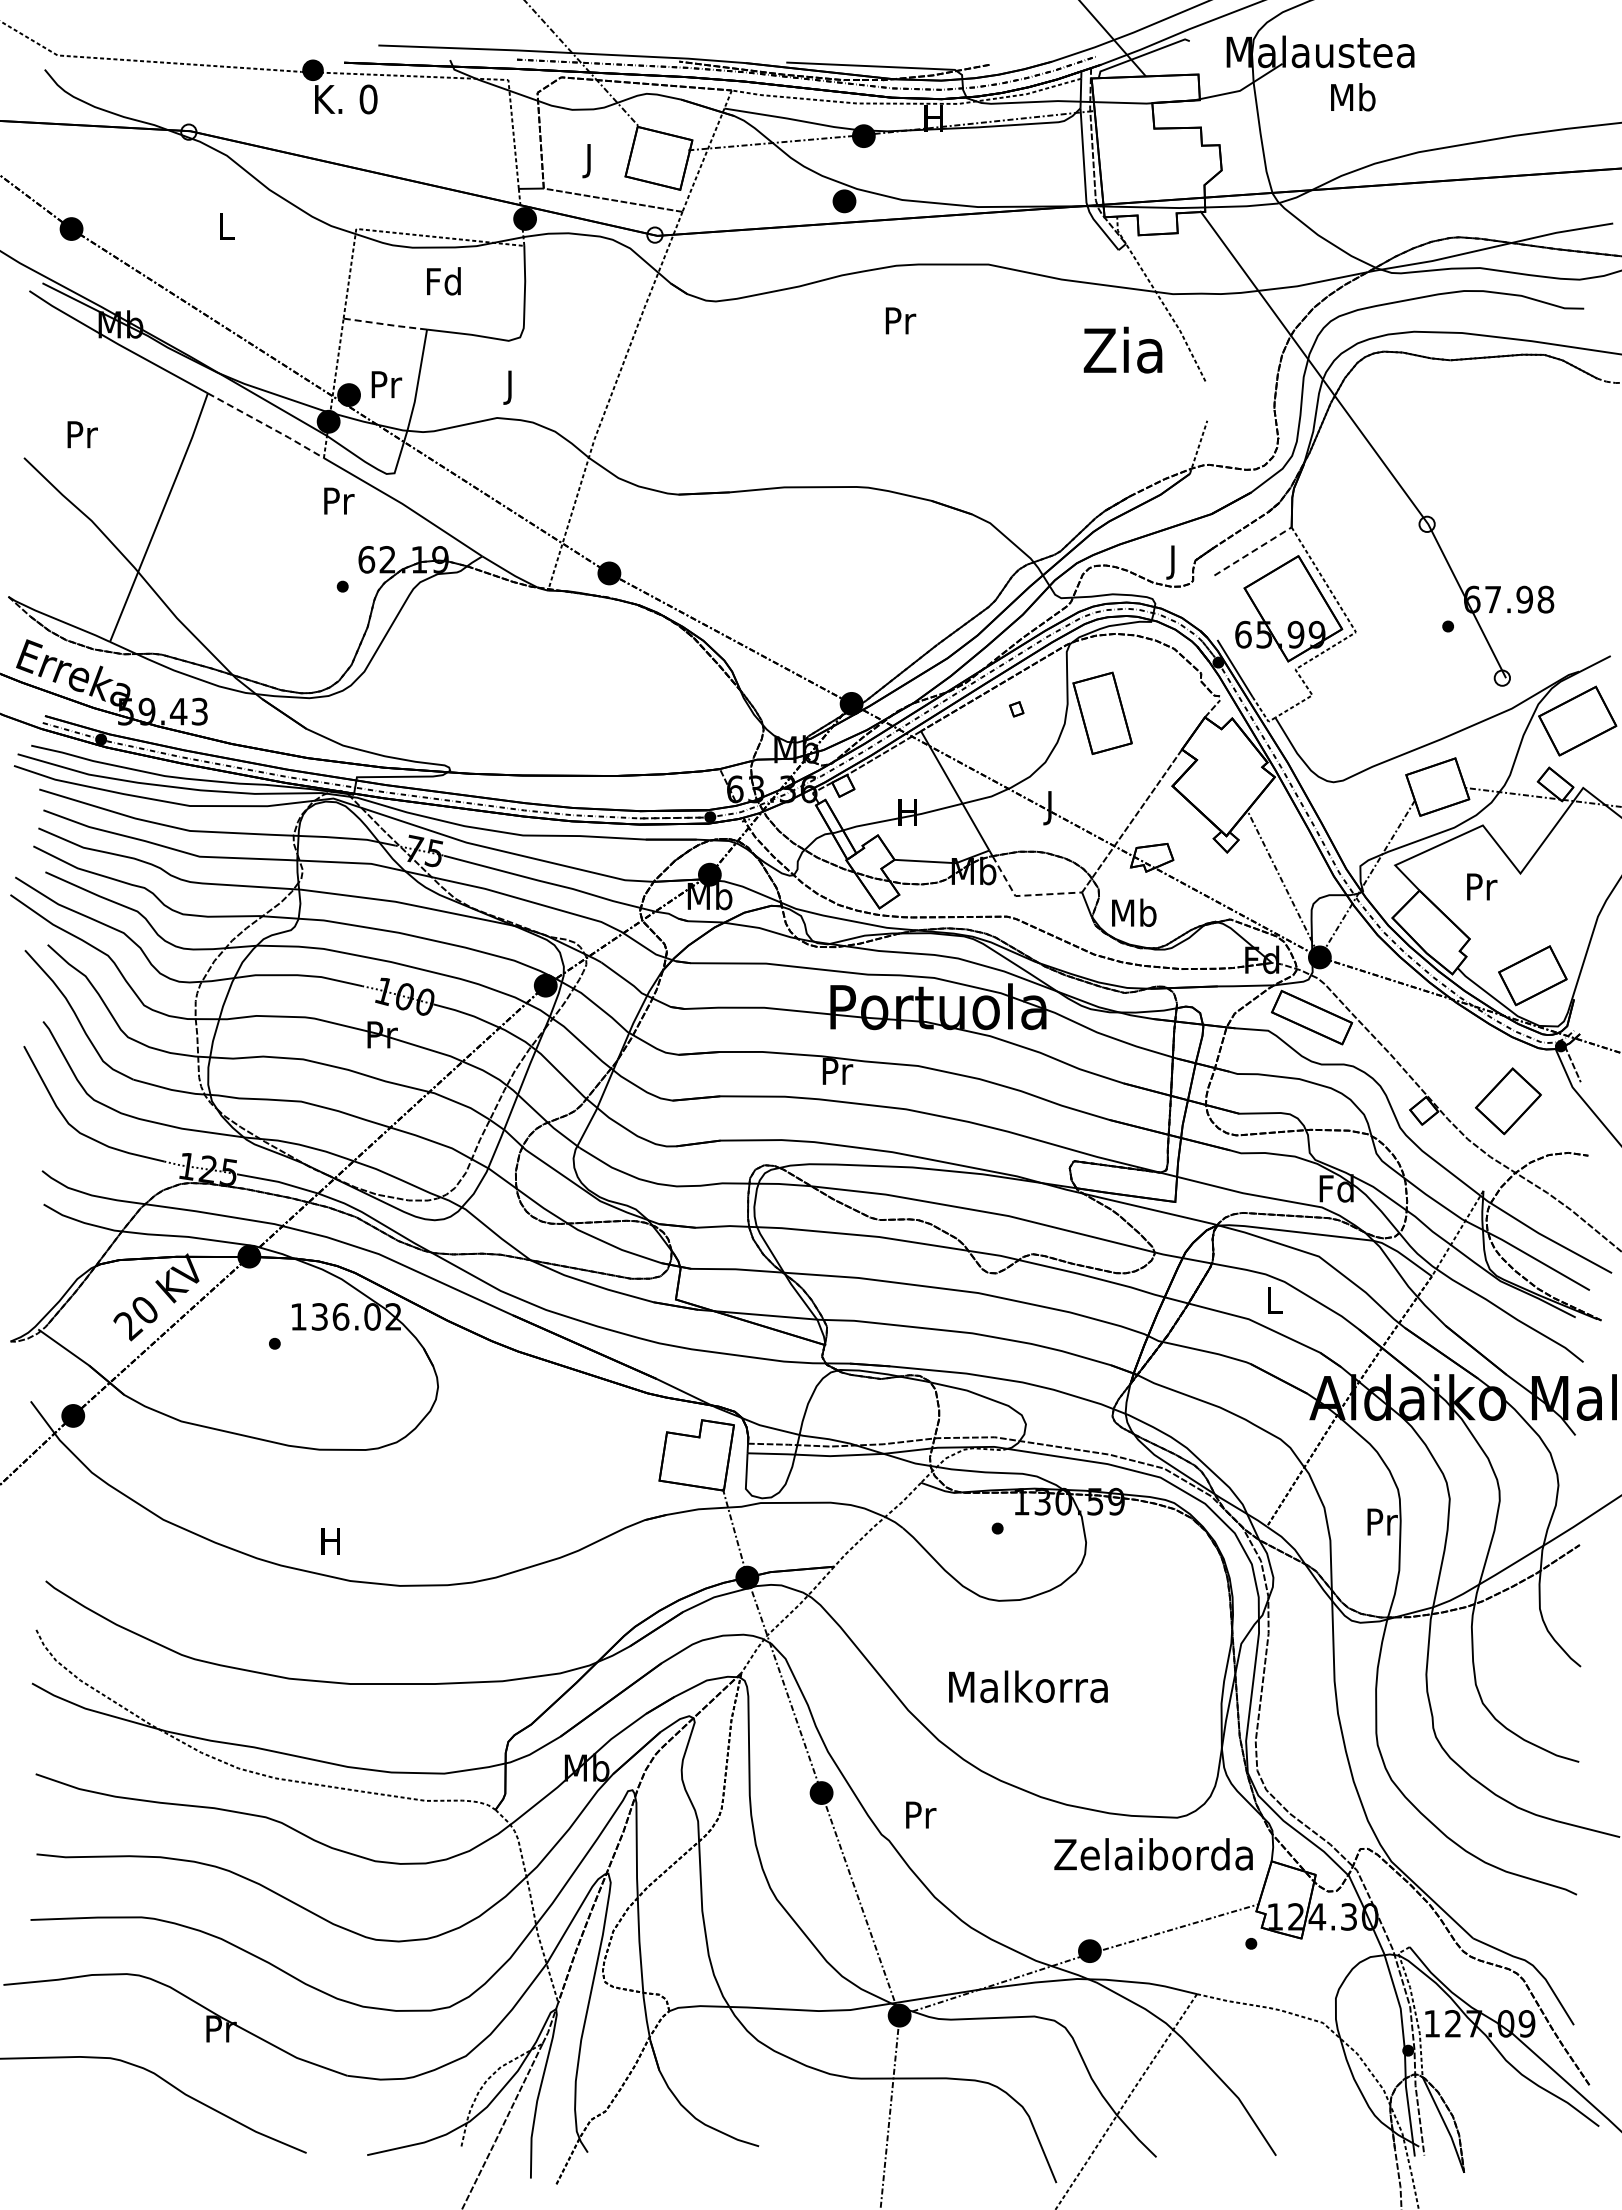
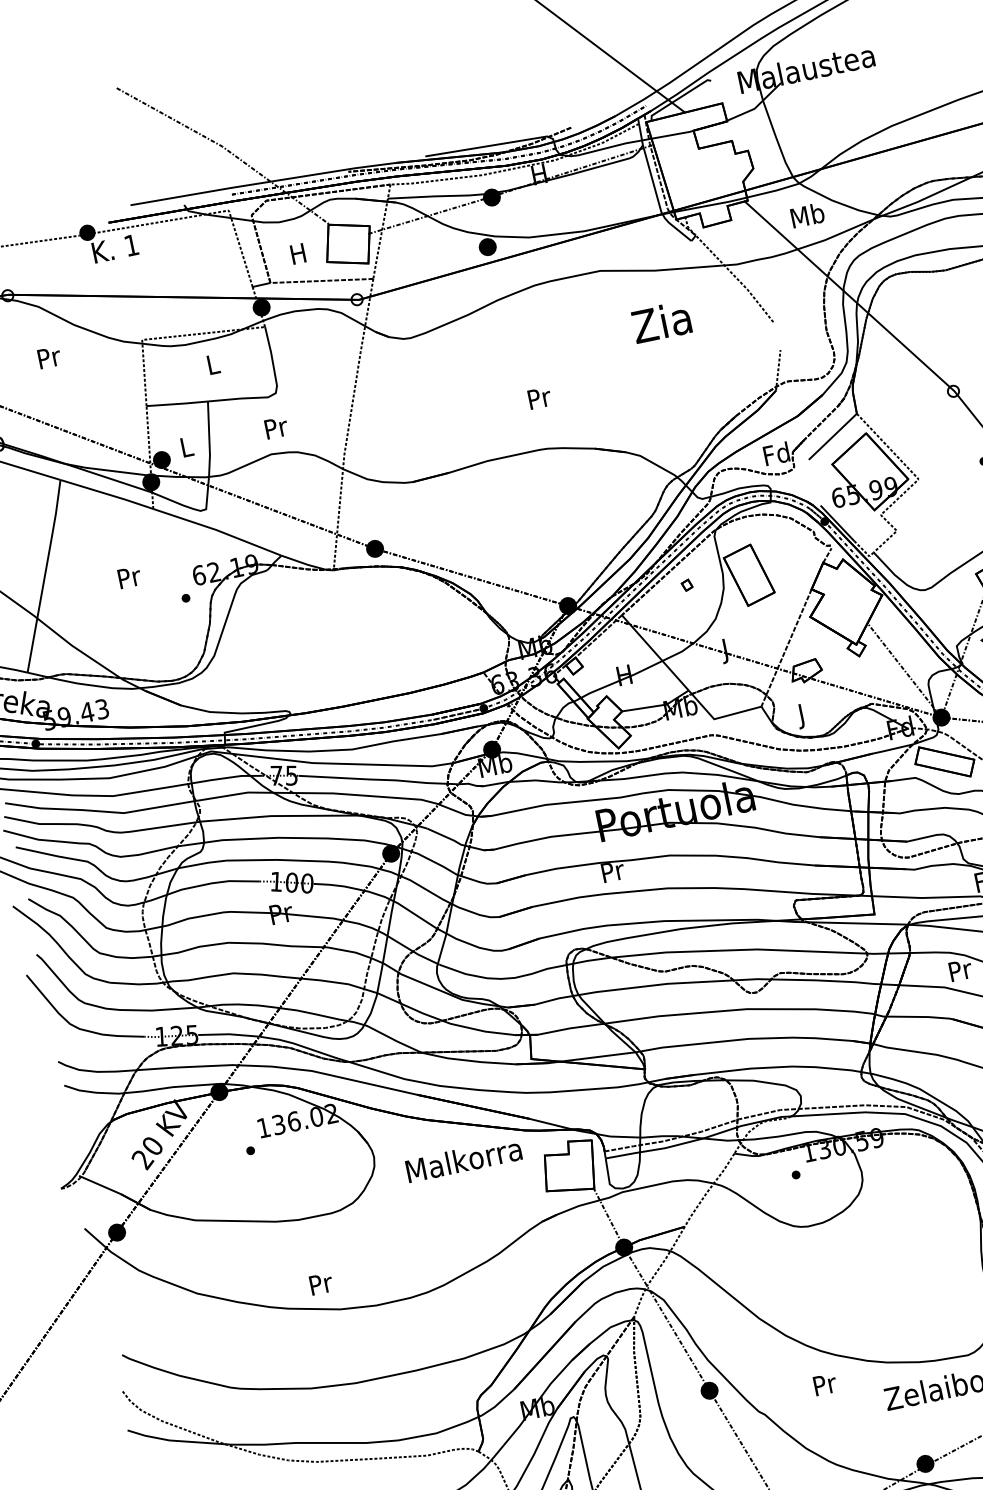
text: (1353, 97) -> (807, 215), moved
text: (368, 99) -> (131, 245), 0 -> 1
text: (588, 161) -> (298, 256), J -> H
text: (227, 226) -> (49, 357), L -> Pr
text: (443, 281) -> (212, 364), Fd -> L
text: (900, 320) -> (539, 397), moved
line: (386, 324) -> (178, 403), dashed -> solid
text: (1122, 349) -> (661, 321), moved
text: (386, 384) -> (187, 446), Pr -> L
text: (511, 387) -> (277, 430), J -> Pr
line: (267, 425) -> (108, 494), dashed -> solid
text: (339, 500) -> (129, 576), moved
line: (1253, 551) -> (833, 436), dashed -> solid
text: (1172, 561) -> (776, 456), J -> Fd
line: (1025, 895) -> (721, 717), dashed -> solid
text: (1134, 915) -> (802, 715), Mb -> J
text: (1275, 1300) -> (961, 970), L -> Pr
text: (332, 1541) -> (321, 1283), H -> Pr
text: (1028, 1686) -> (463, 1159), moved
text: (921, 1814) -> (825, 1384), moved

